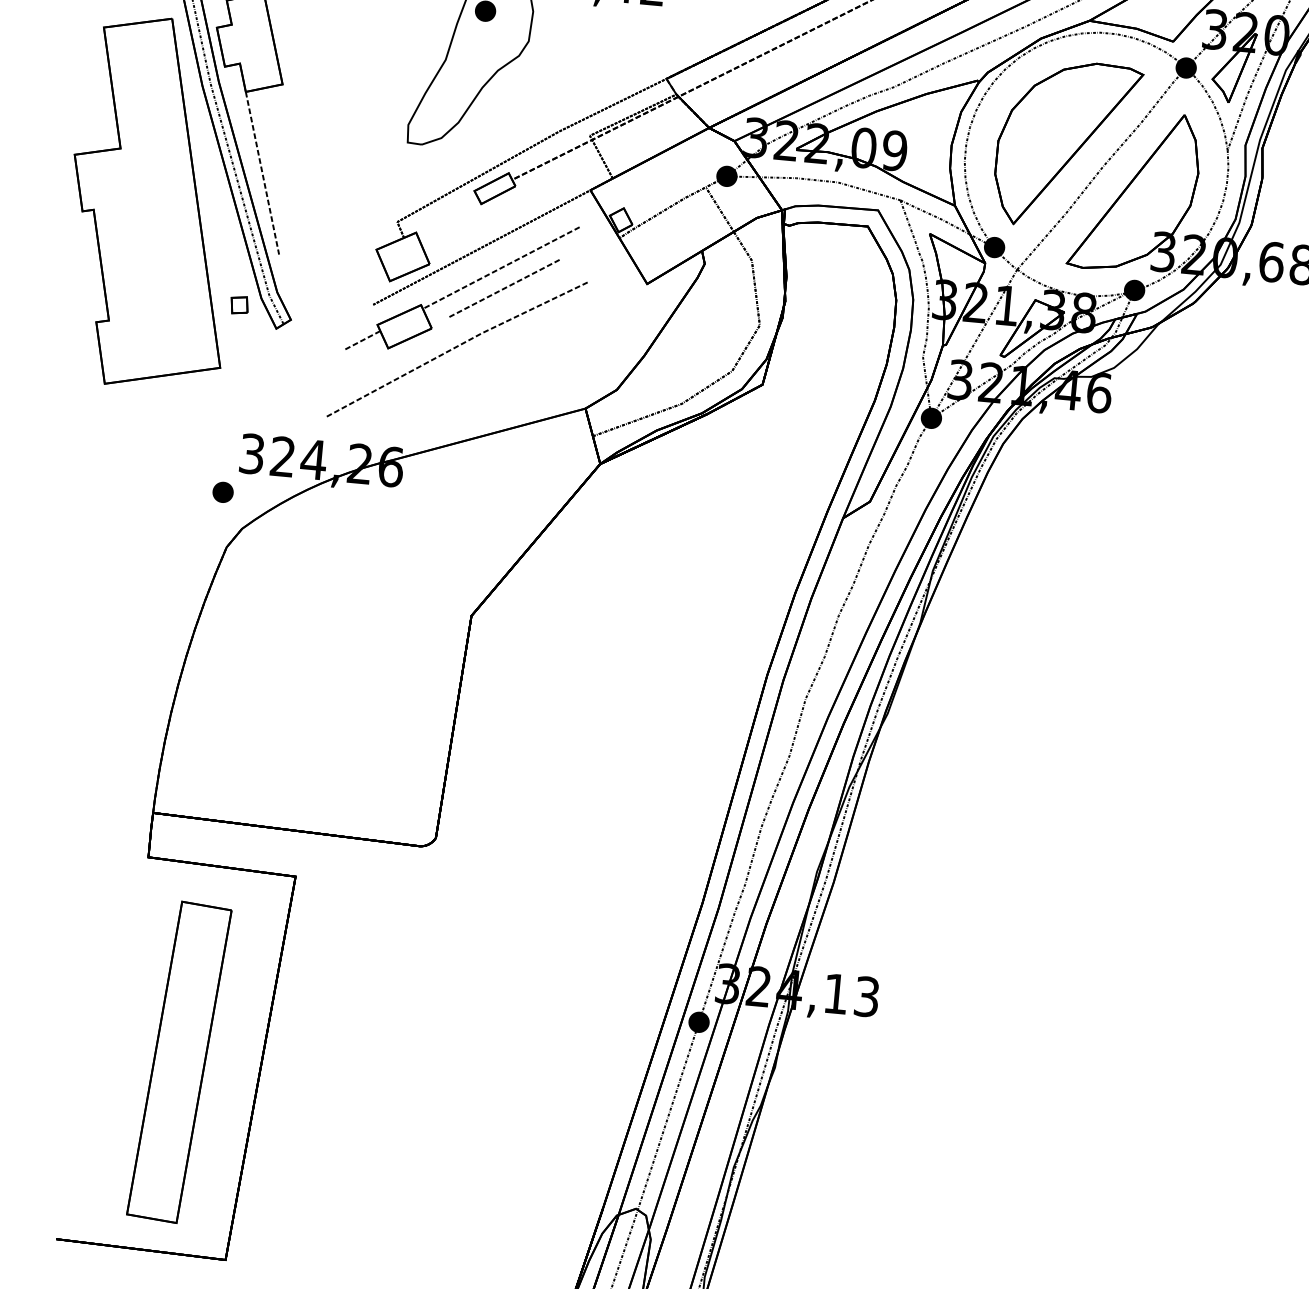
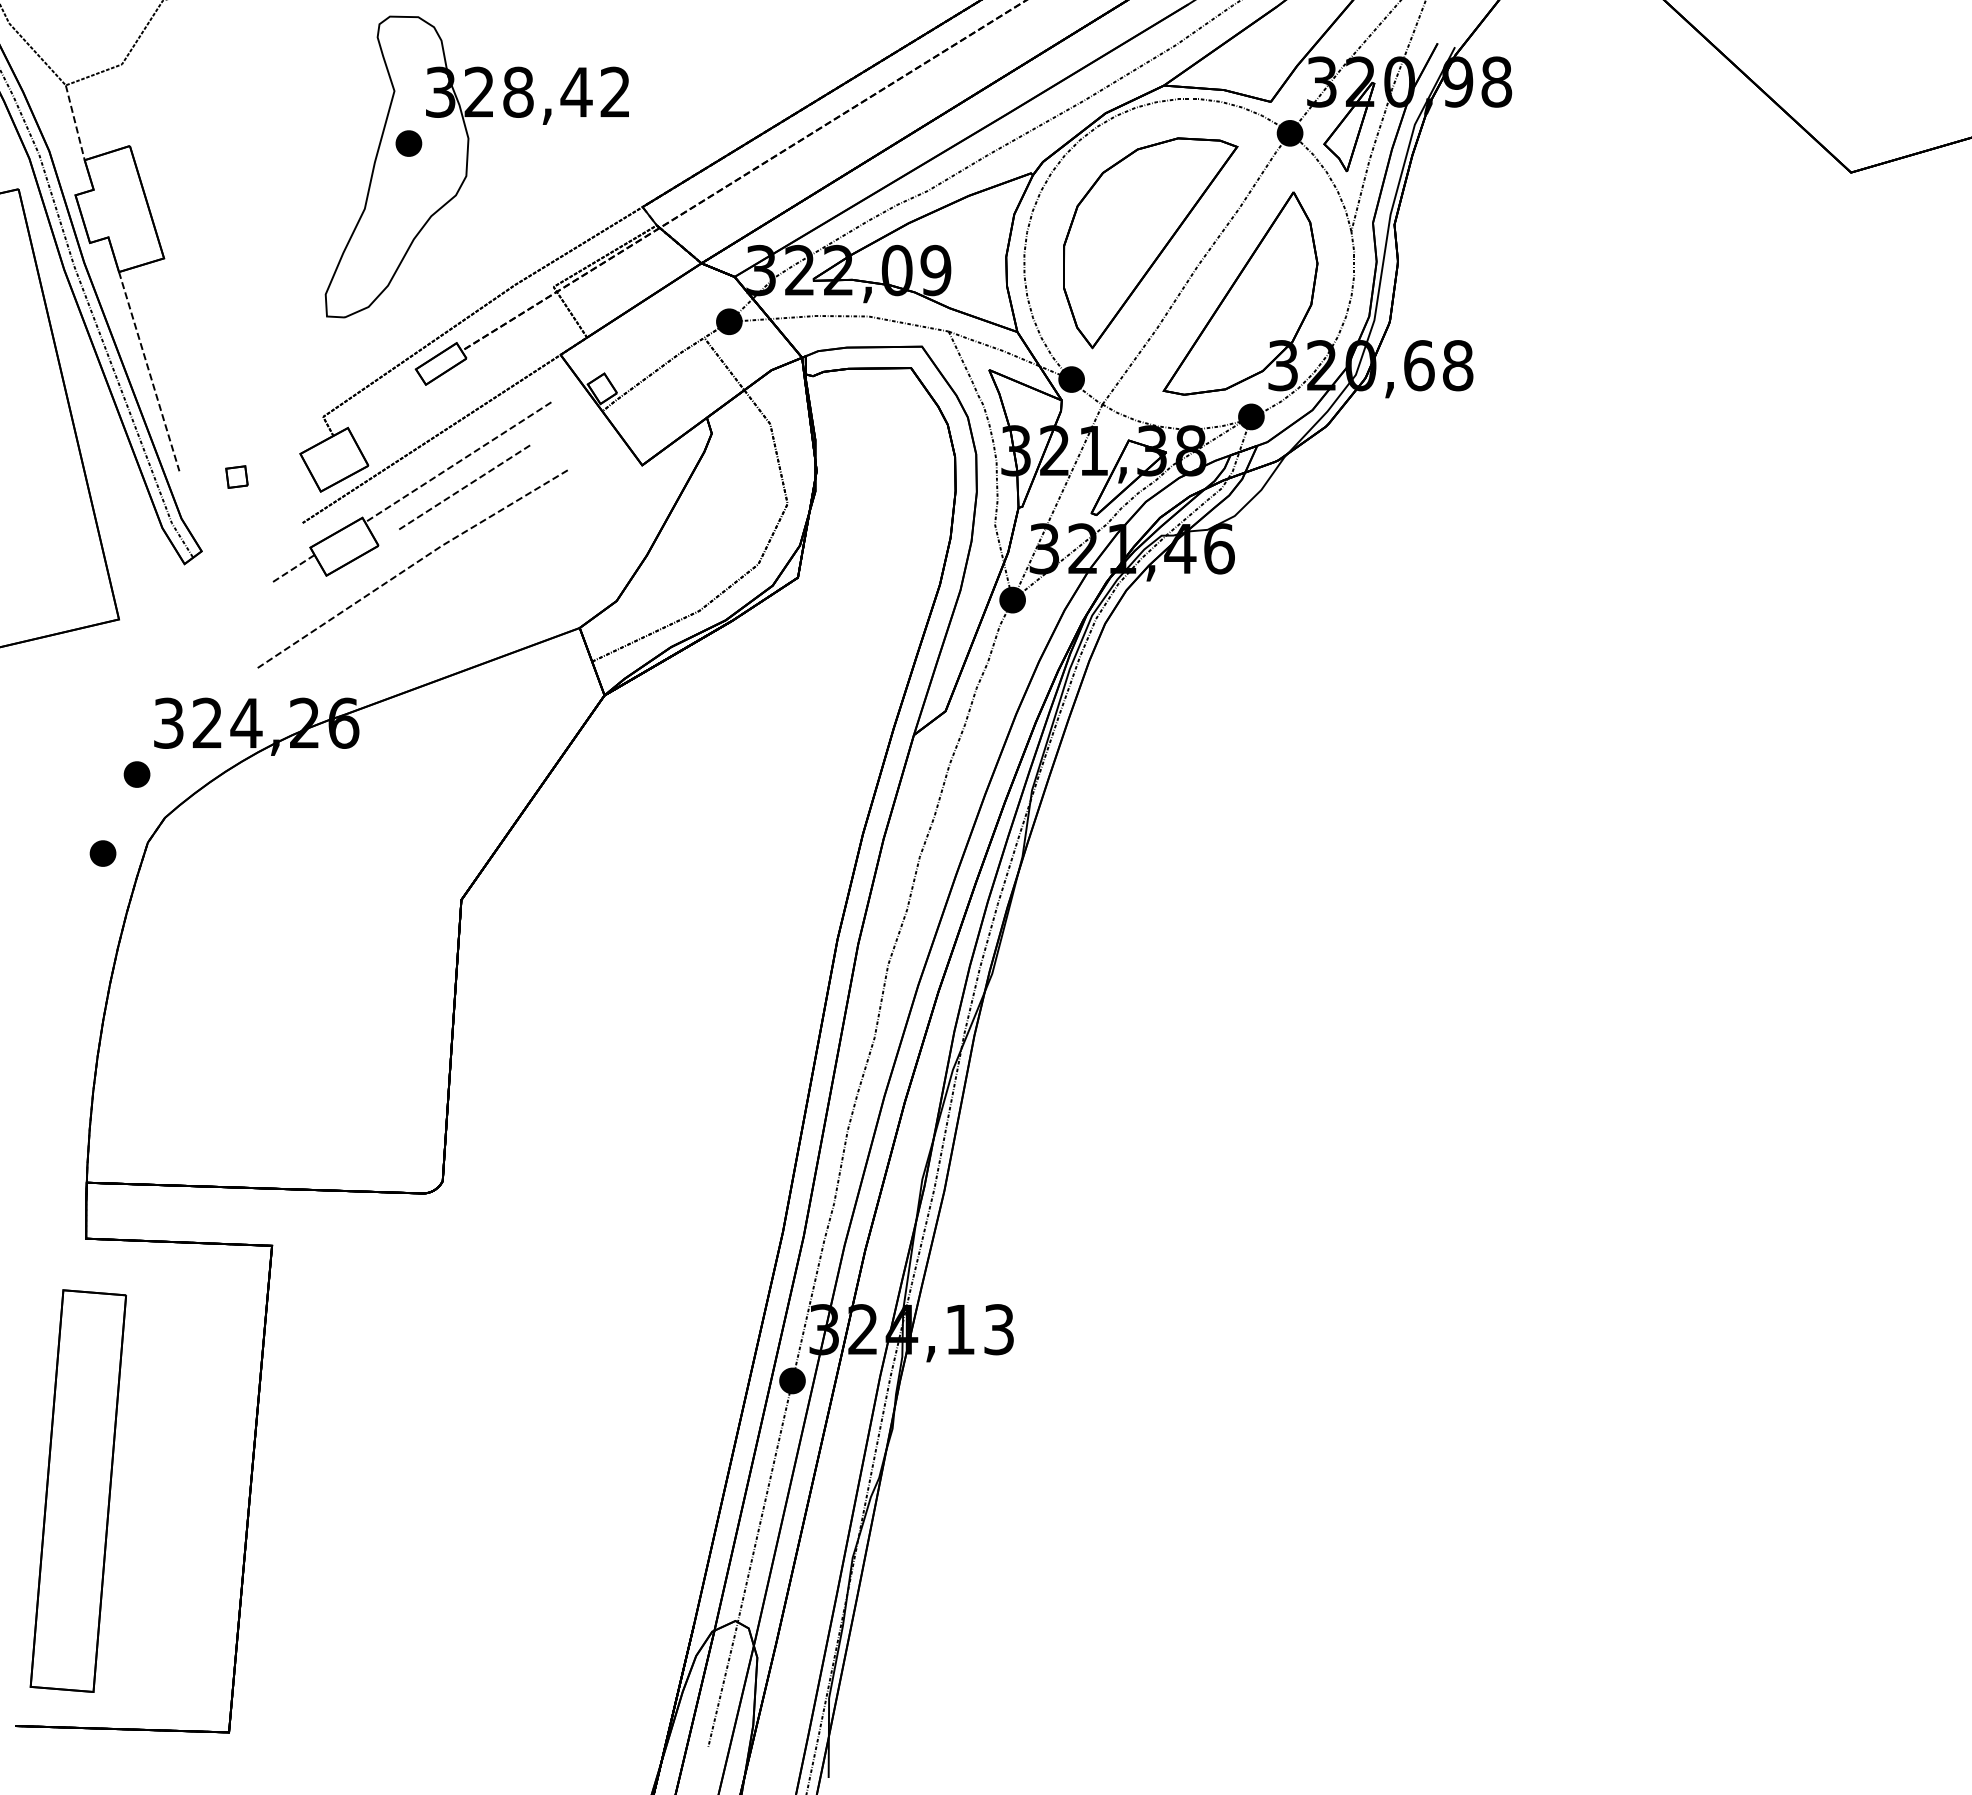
part: (239, 304) -> (236, 476), moved
part: (189, 552) -> (102, 853), added
part: (178, 1061) -> (77, 1490), moved

